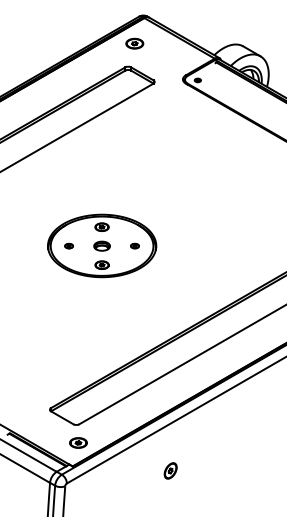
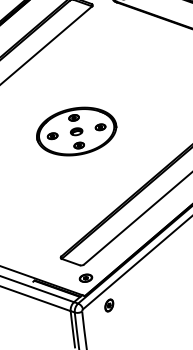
part: (68, 245) -> (52, 135), size x1.67
part: (134, 245) -> (100, 126), size x1.67
part: (170, 470) -> (109, 305), moved

